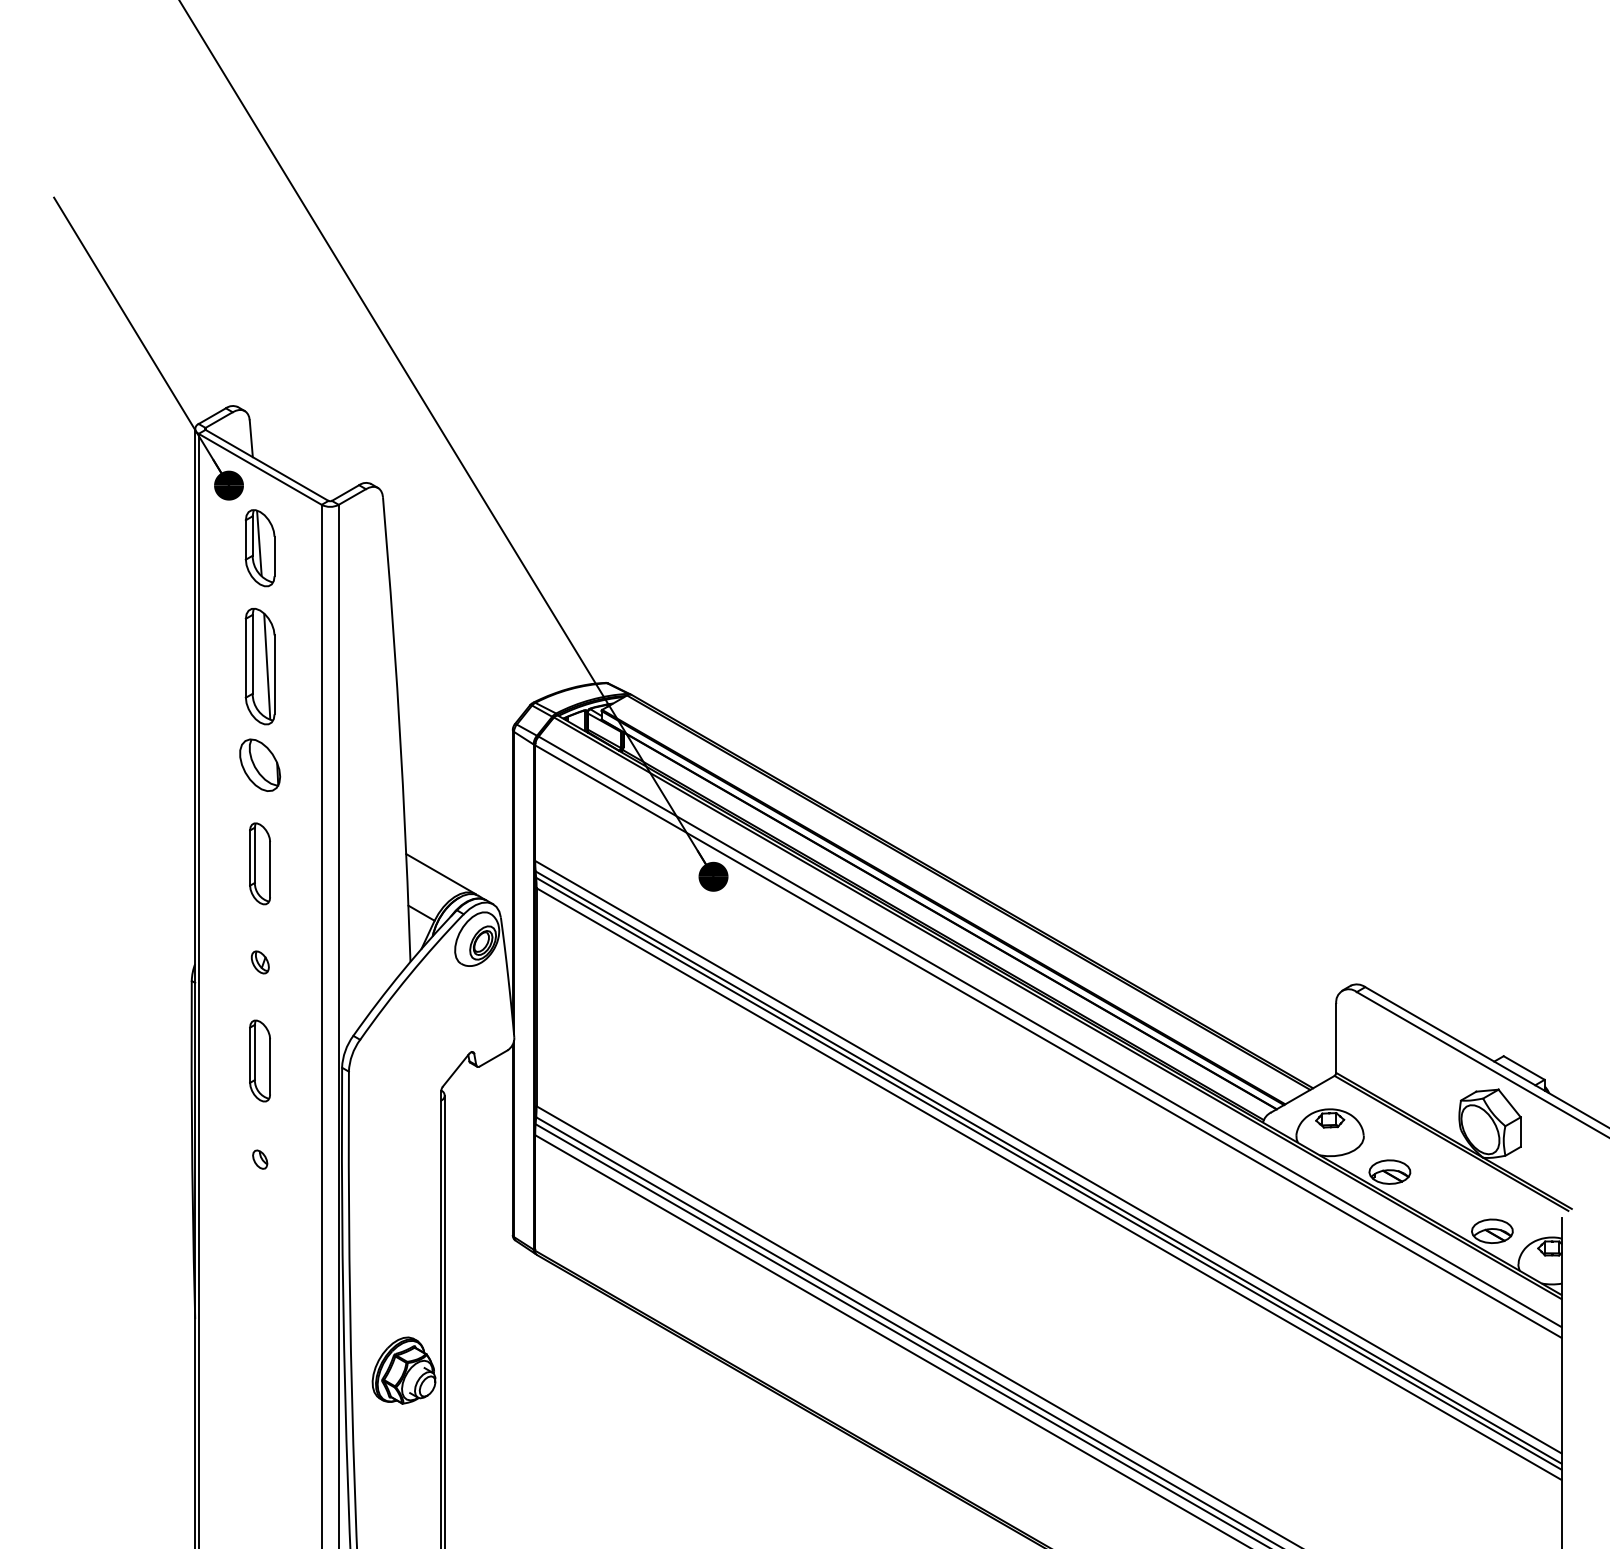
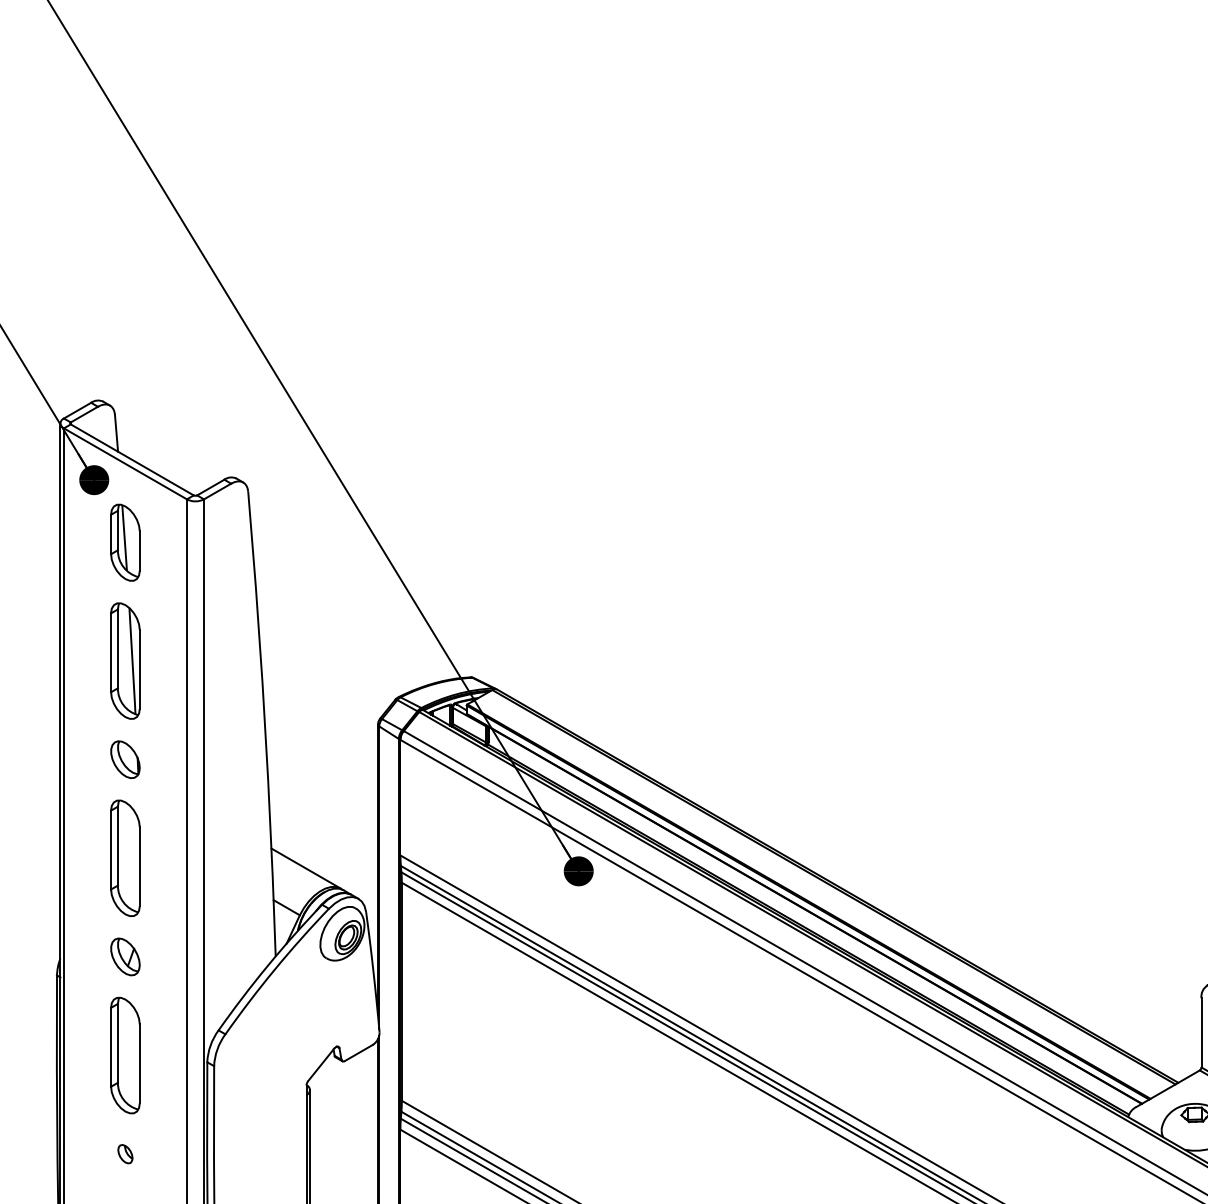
part: (260, 764) -> (125, 759), size x0.71
part: (259, 863) -> (124, 858), size x1.43
part: (260, 962) -> (125, 957), size x1.67
part: (259, 1060) -> (124, 1055), size x1.43

